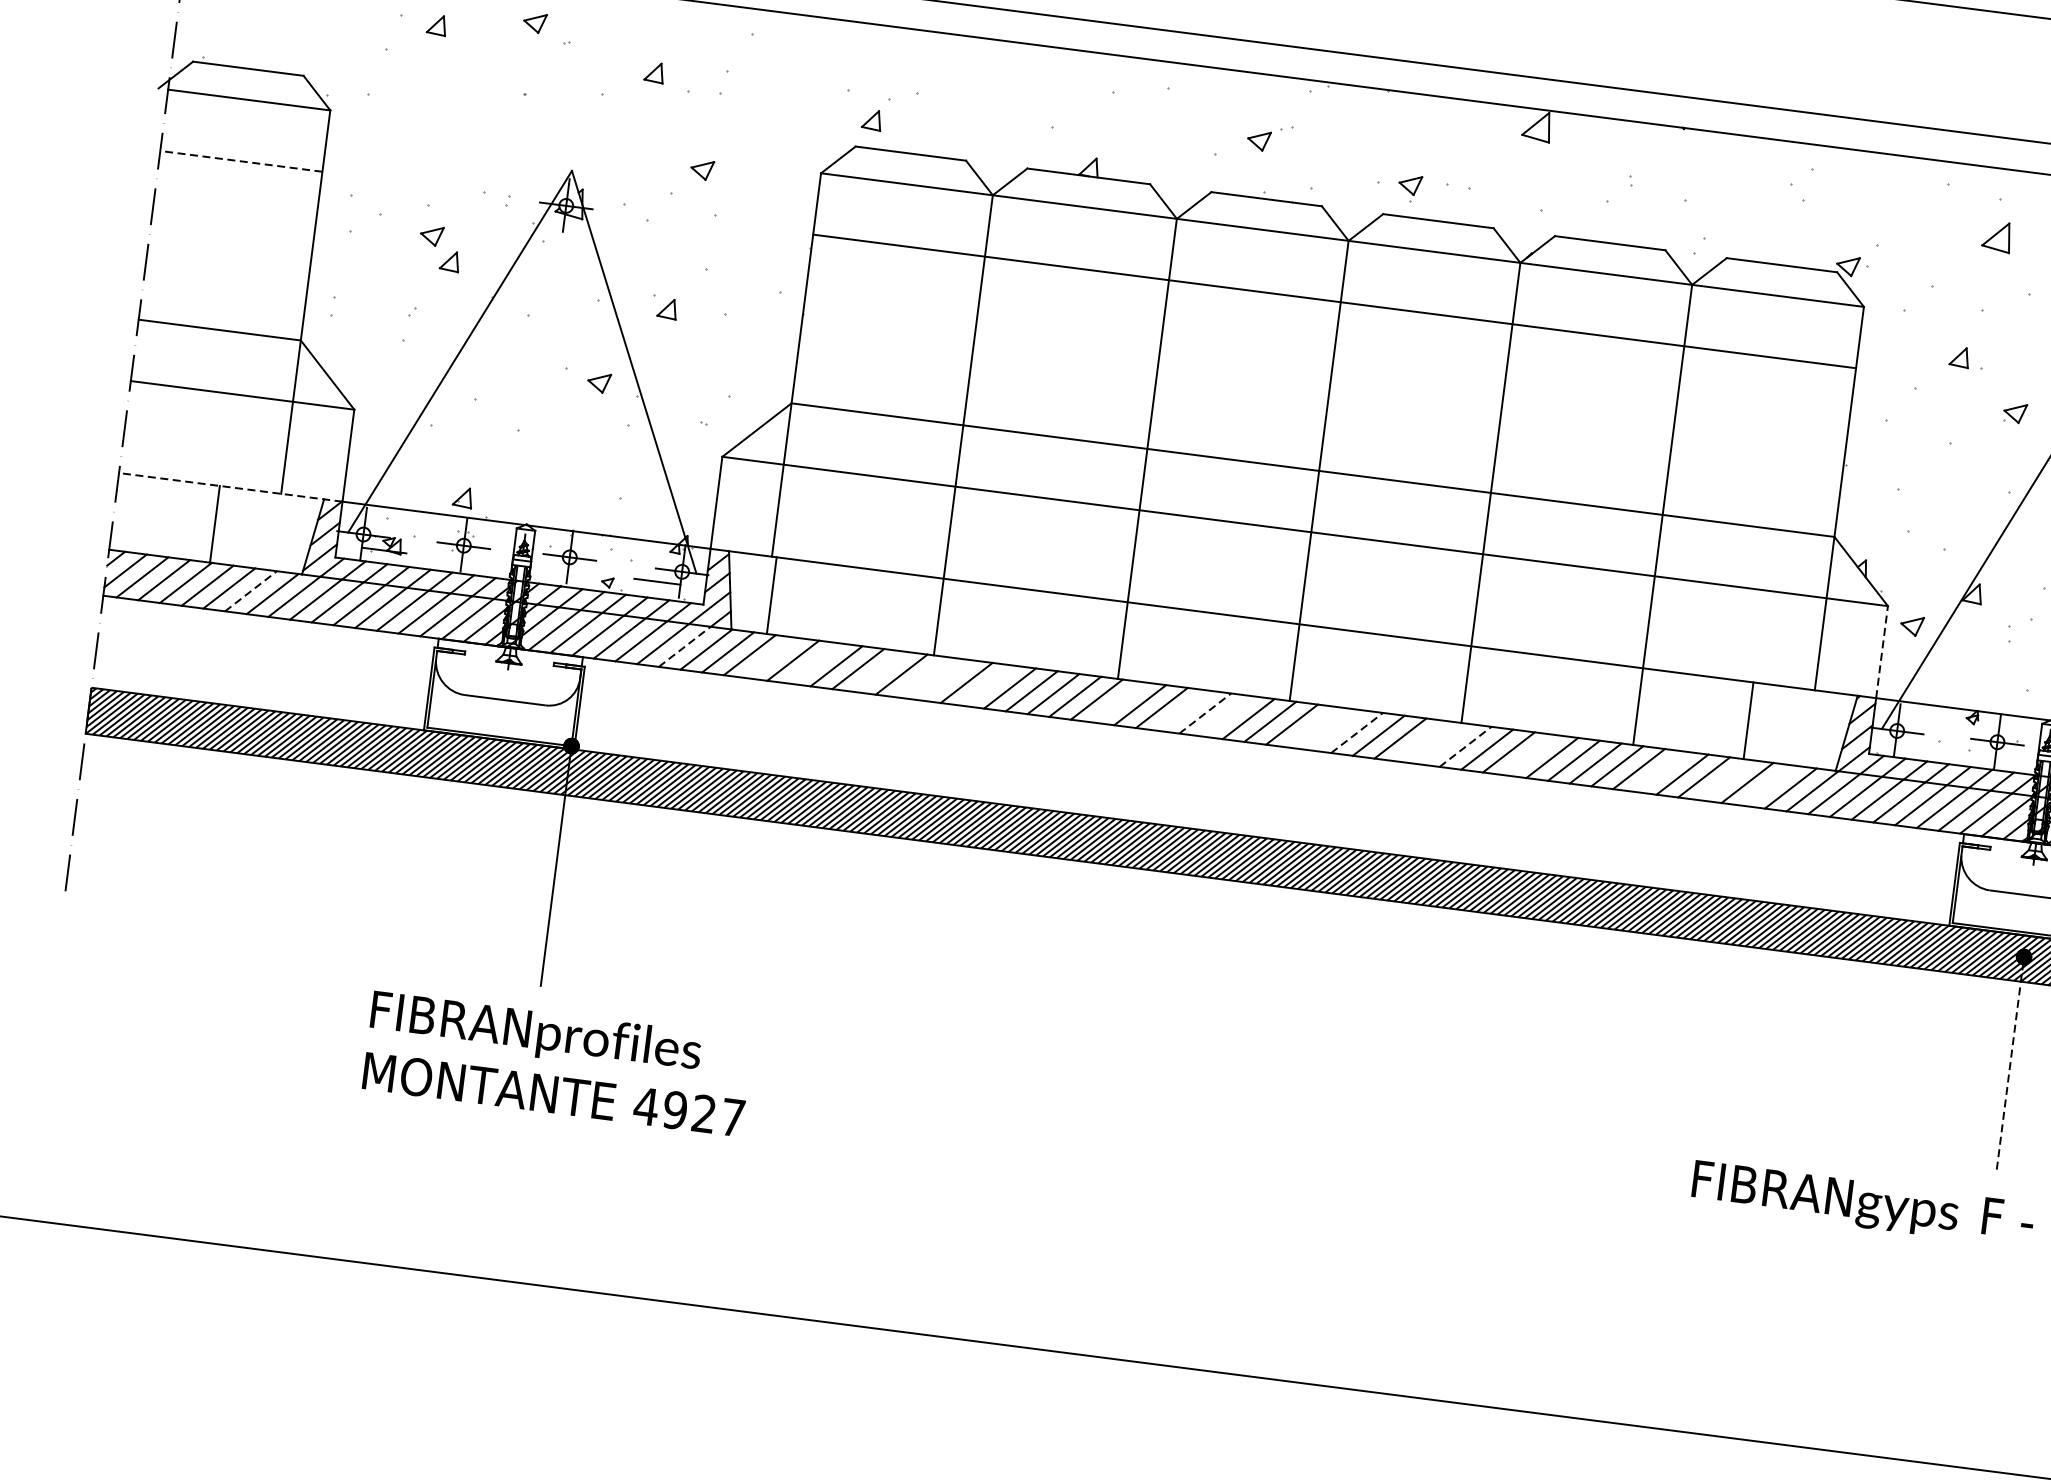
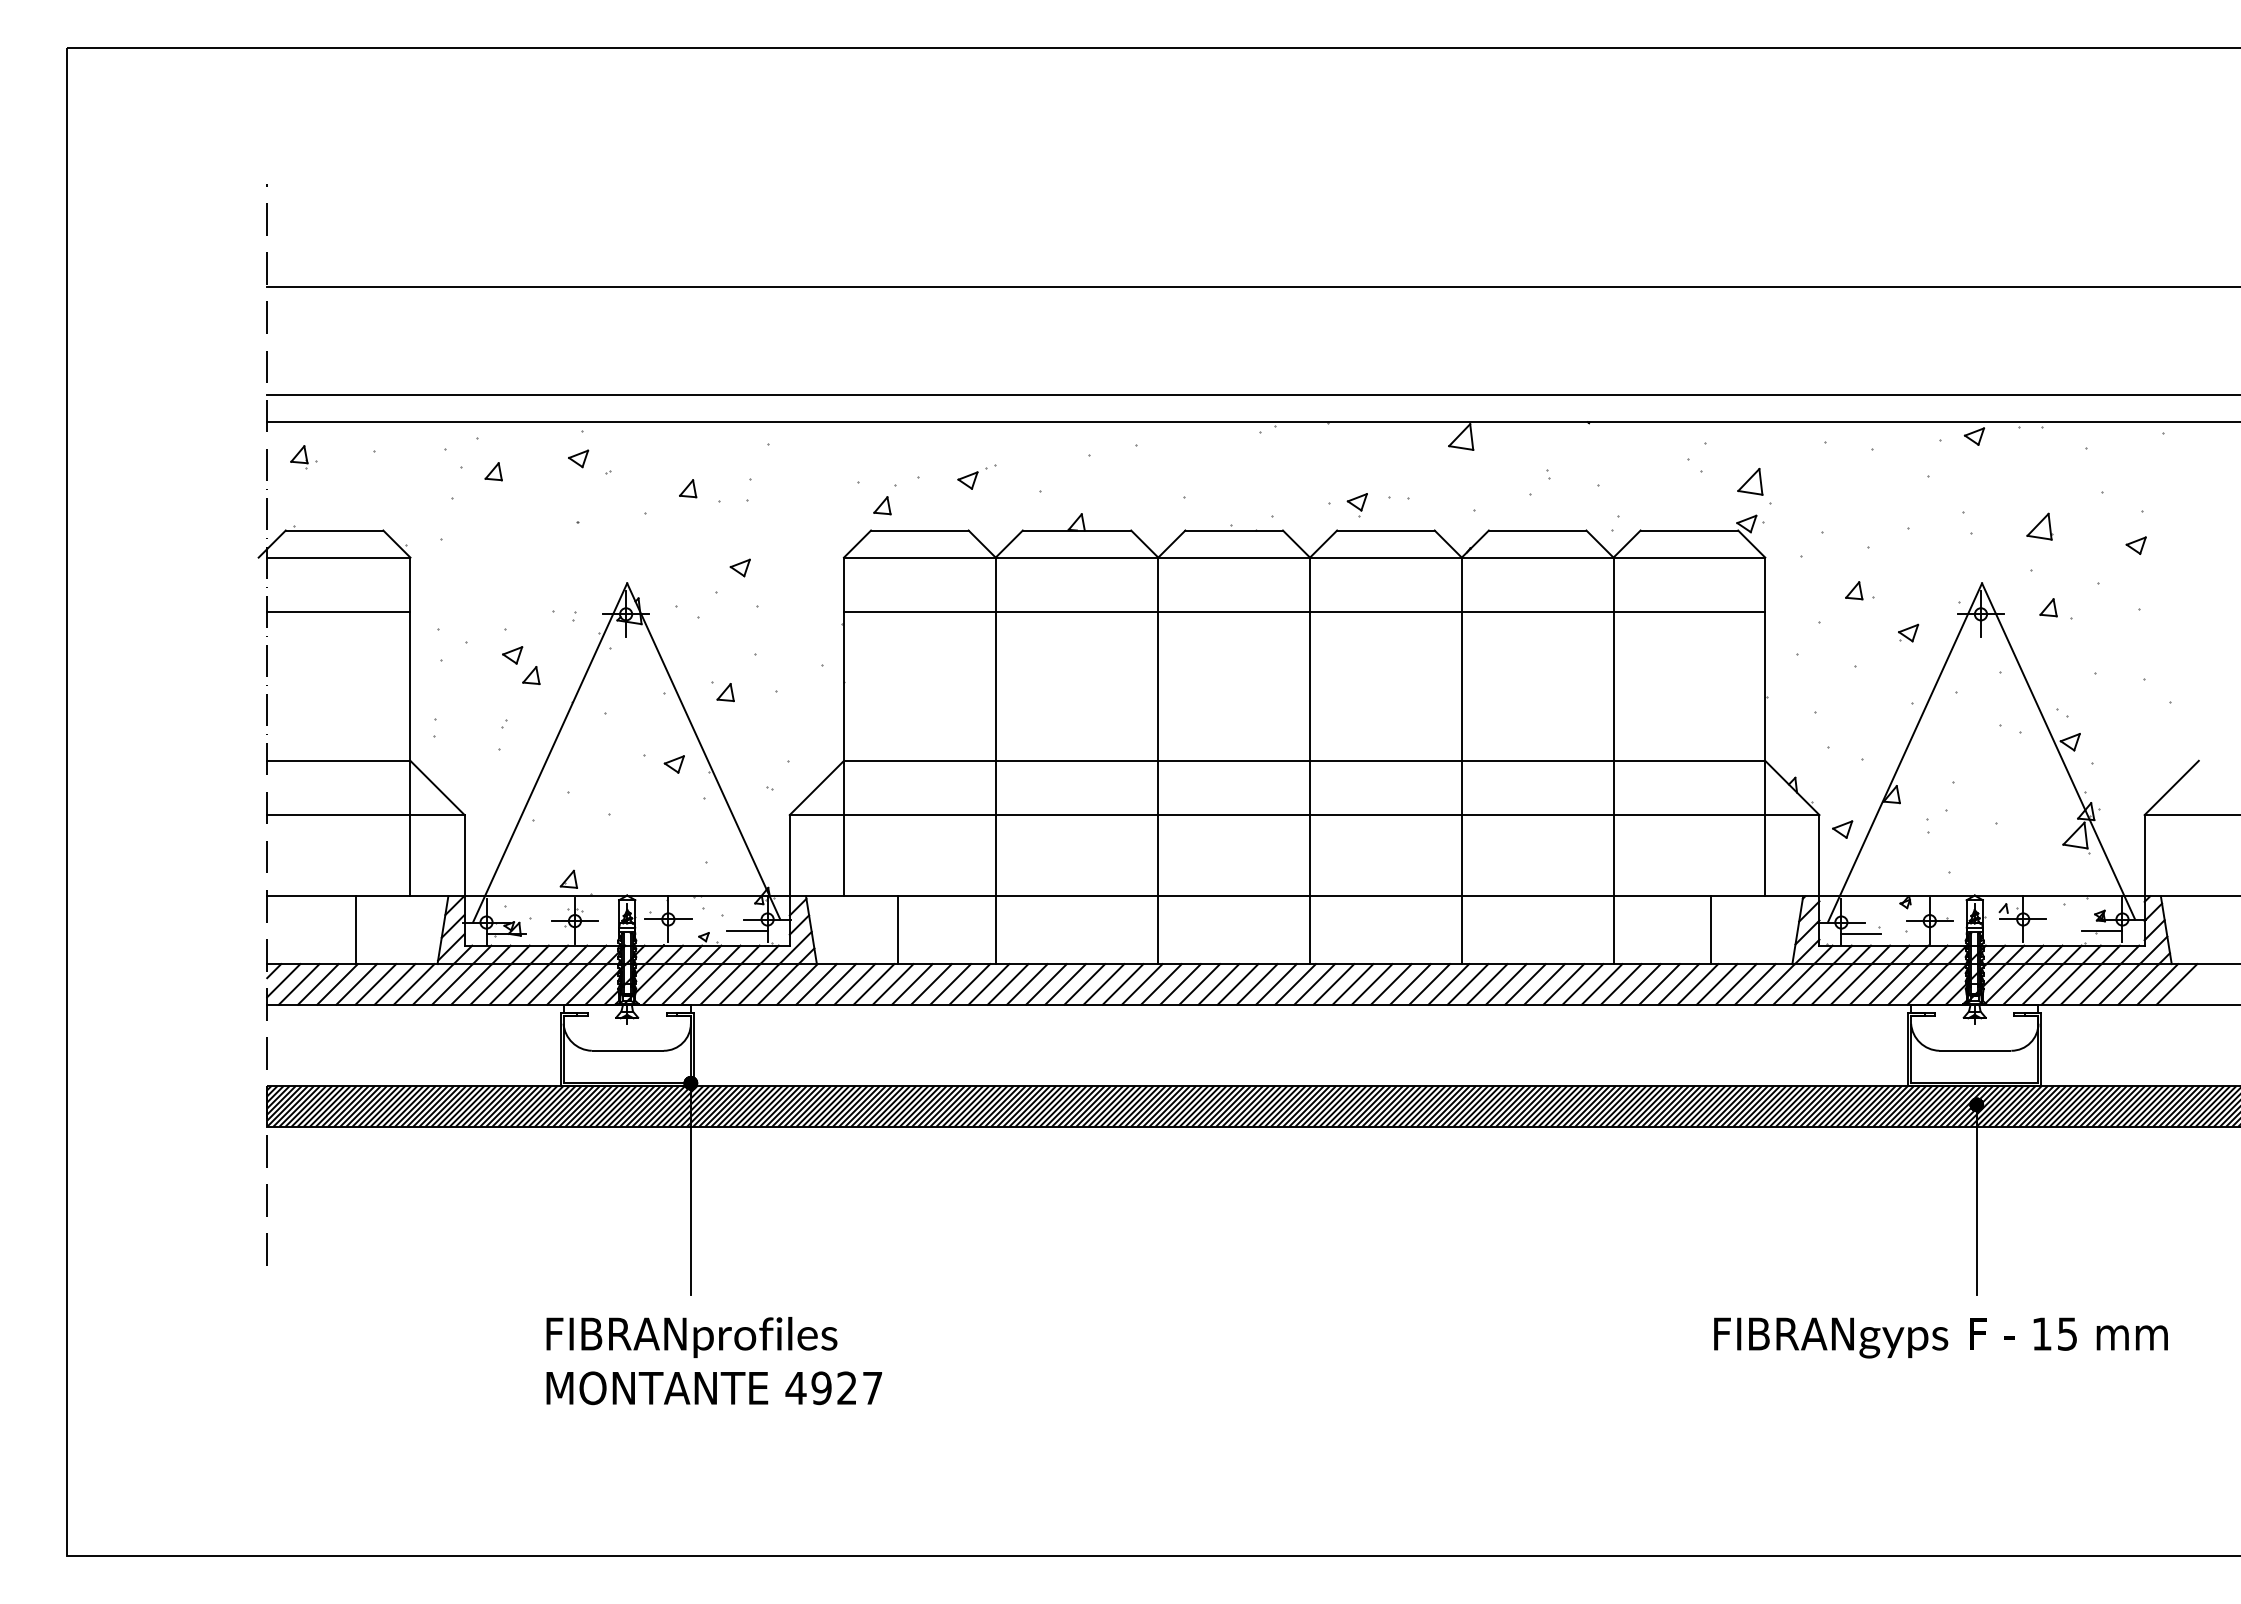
part: (1269, 137) -> (976, 476), moved
line: (241, 160) -> (338, 611), dashed -> solid
part: (1997, 236) -> (1750, 481), moved
line: (230, 487) -> (365, 896), dashed -> solid
line: (251, 591) -> (395, 984), dashed -> solid
line: (772, 596) -> (898, 930), moved
line: (685, 646) -> (778, 984), dashed -> solid
line: (1882, 651) -> (1819, 855), dashed -> solid
line: (771, 658) -> (854, 984), added
line: (814, 663) -> (892, 984), added
line: (879, 671) -> (950, 984), added
line: (922, 677) -> (988, 984), added
line: (944, 680) -> (1007, 984), added
line: (988, 685) -> (1046, 984), added
line: (1118, 702) -> (1161, 984), added
line: (1183, 710) -> (1218, 984), added
line: (1205, 713) -> (1238, 984), dashed -> solid
line: (1226, 716) -> (1256, 984), added
line: (1313, 727) -> (1333, 984), added
line: (1334, 730) -> (1352, 984), added
line: (1357, 733) -> (1372, 984), dashed -> solid
line: (1421, 741) -> (1429, 984), added
line: (1443, 744) -> (1448, 984), added
line: (1466, 747) -> (1468, 984), dashed -> solid
line: (1917, 747) -> (1860, 934), added
line: (1530, 755) -> (1525, 984), added
line: (1660, 771) -> (1640, 984), added
line: (1725, 780) -> (1697, 984), added
line: (1768, 785) -> (1735, 984), added
line: (2010, 1061) -> (1976, 1197), dashed -> solid

